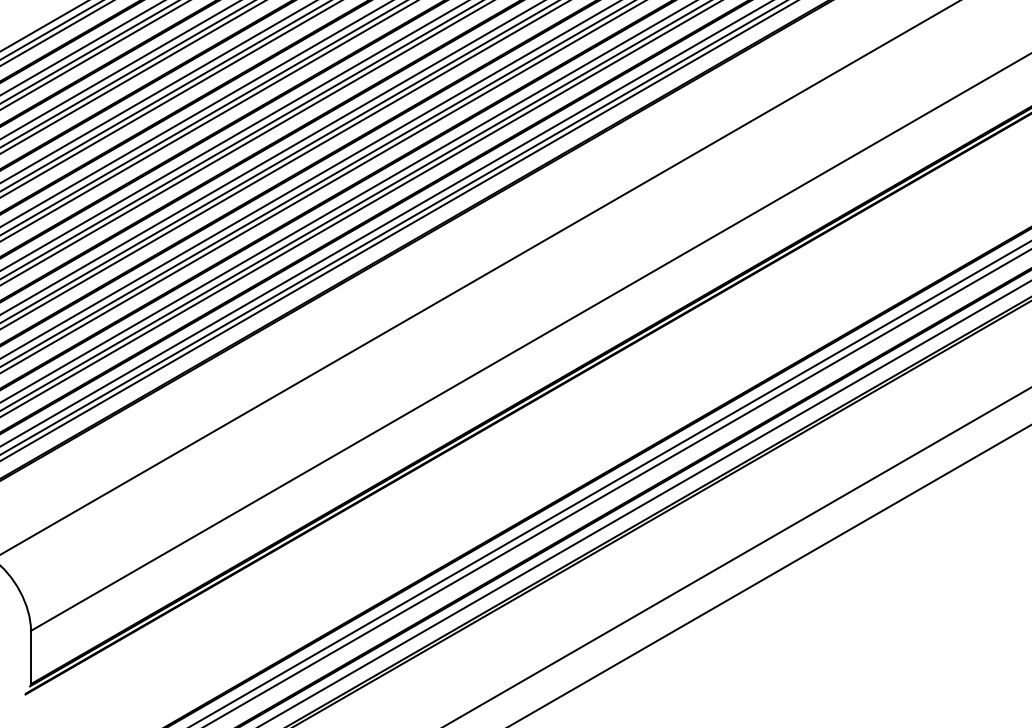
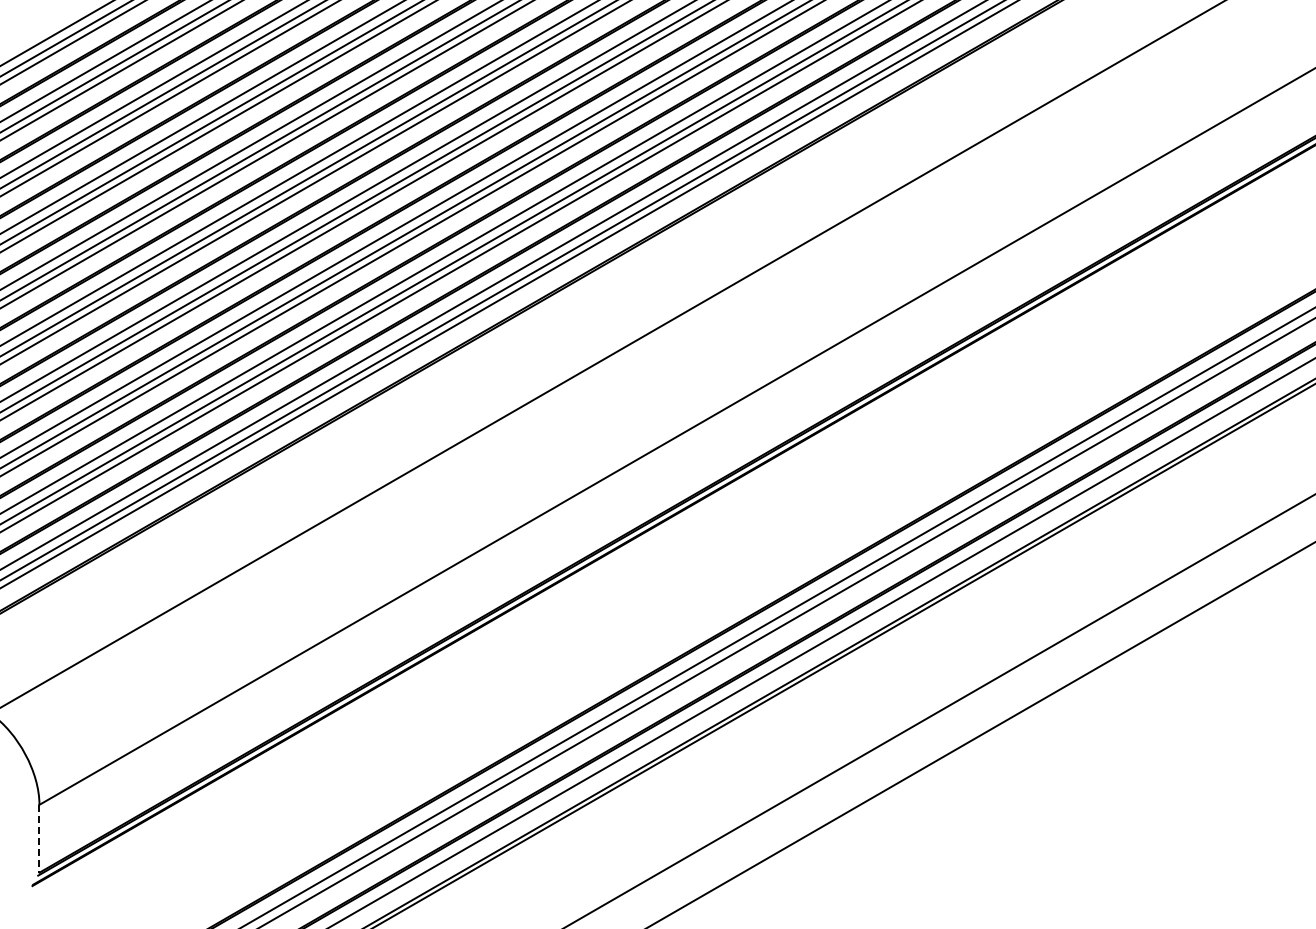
line: (31, 657) -> (39, 838), solid -> dashed

